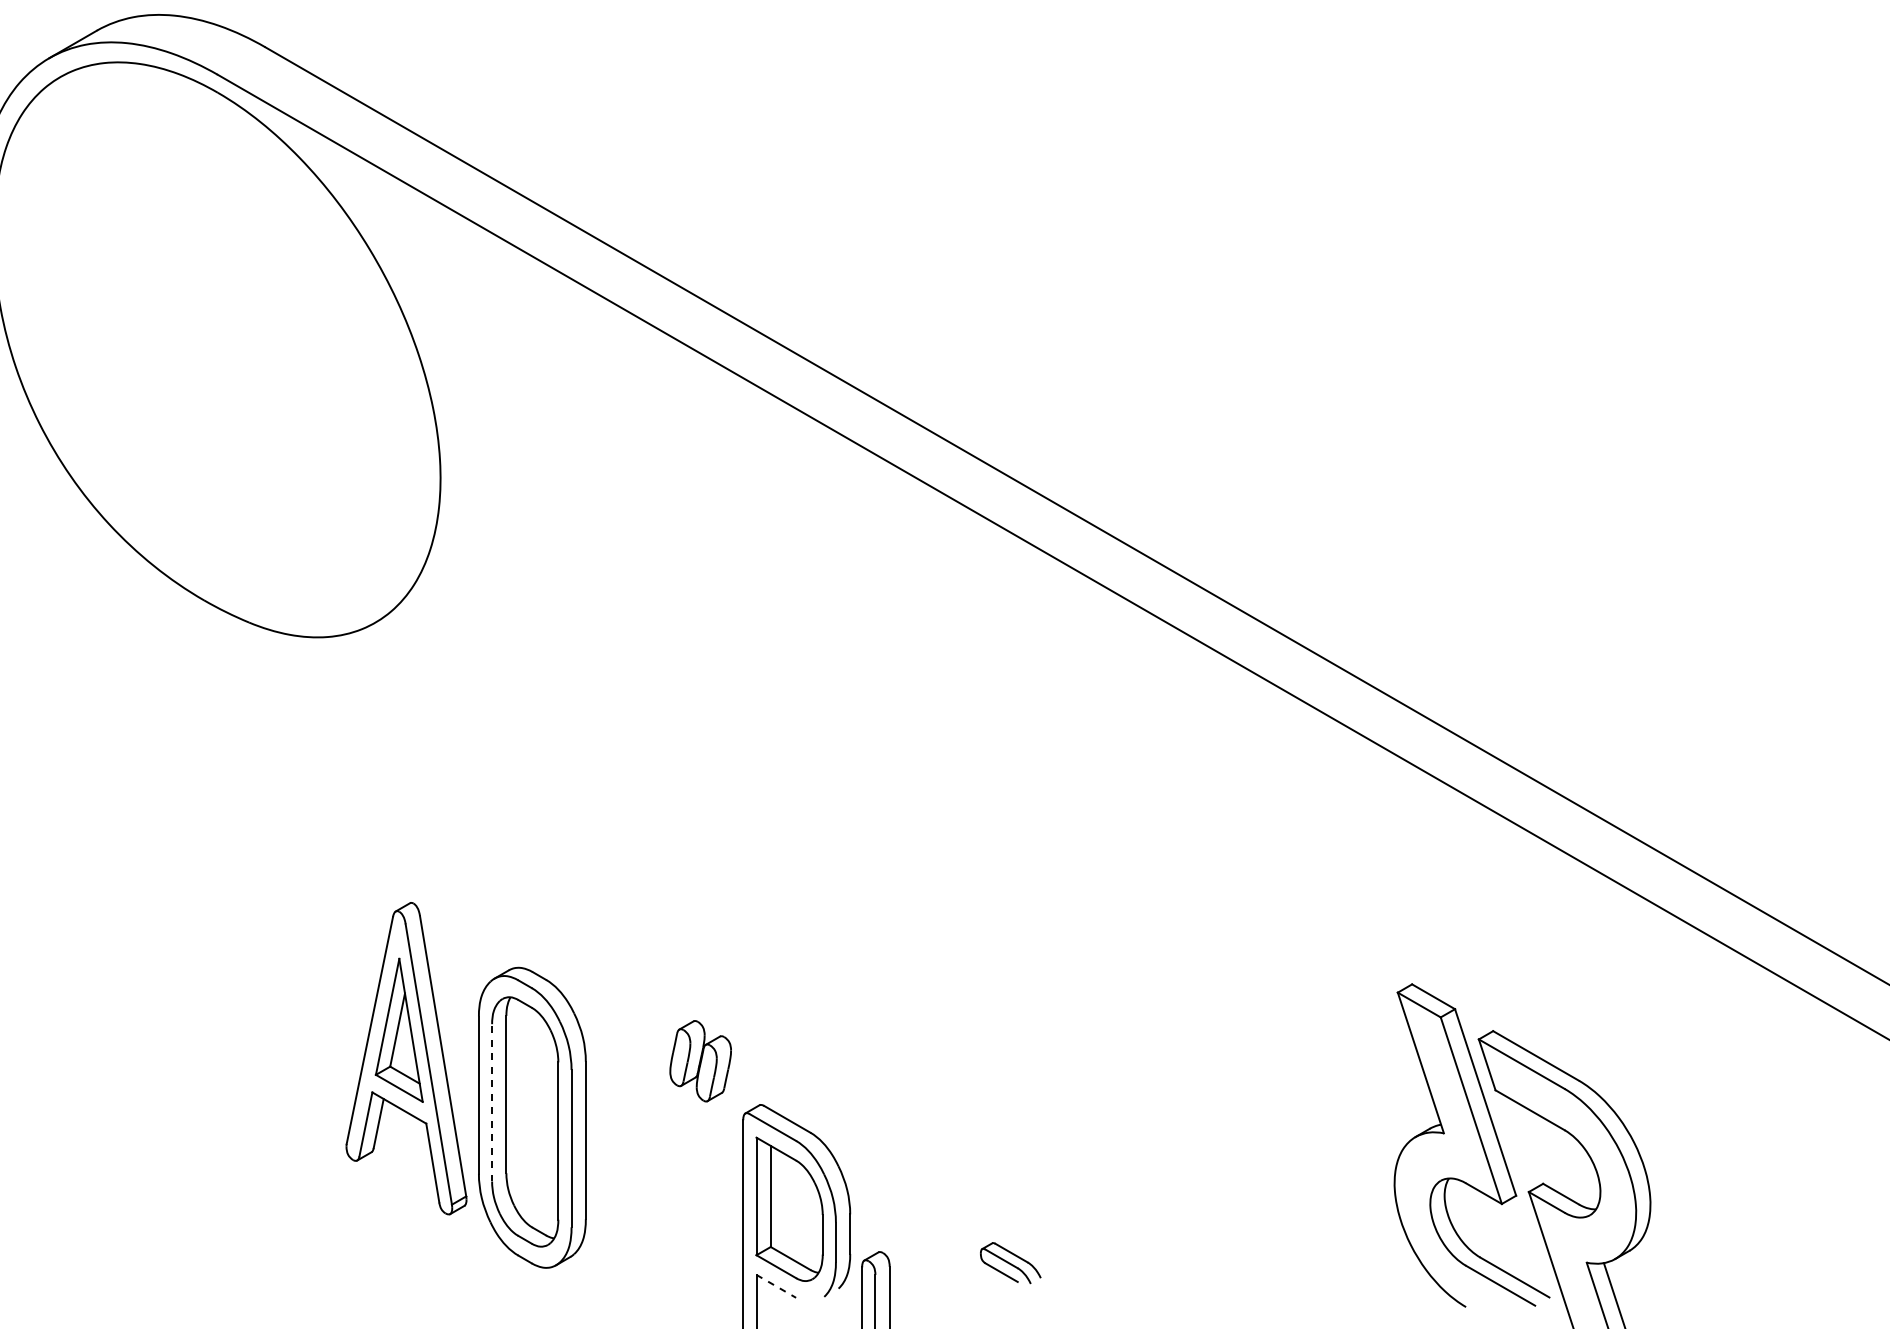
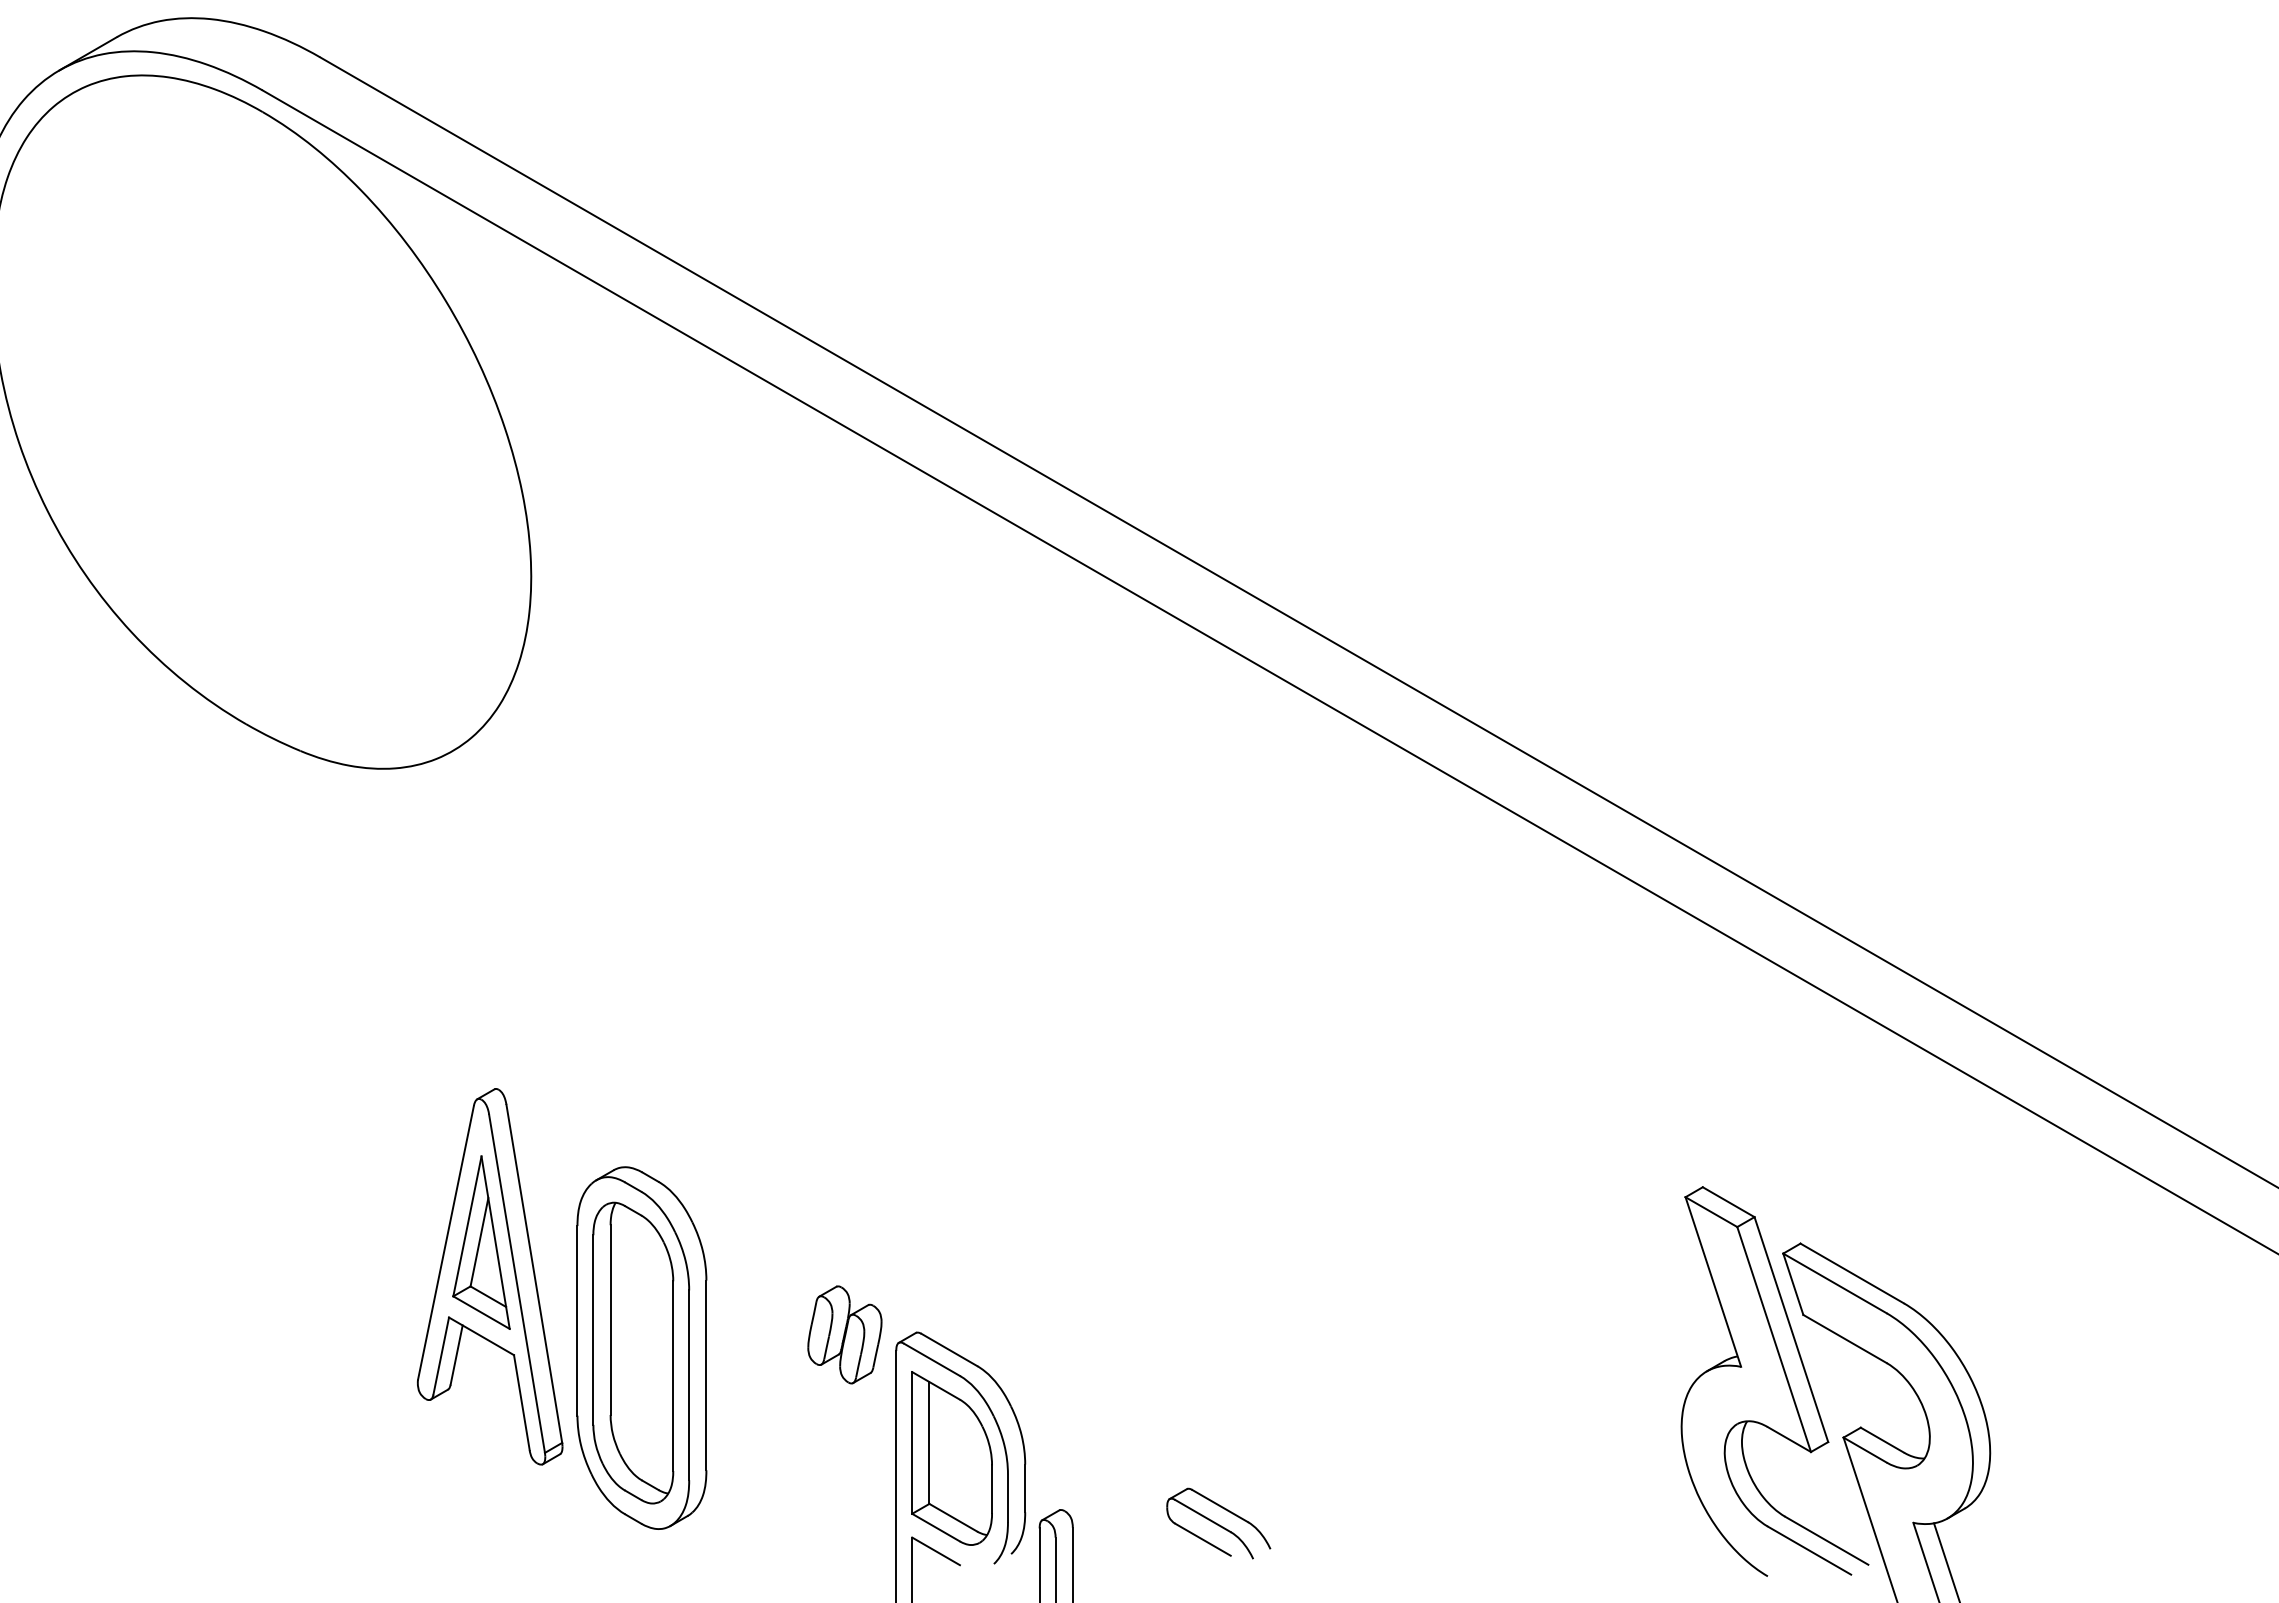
part: (700, 1060) -> (844, 1334), moved
line: (492, 1103) -> (593, 1330), dashed -> solid
part: (1010, 1263) -> (1218, 1523), size x1.43
line: (776, 1286) -> (936, 1551), dashed -> solid

